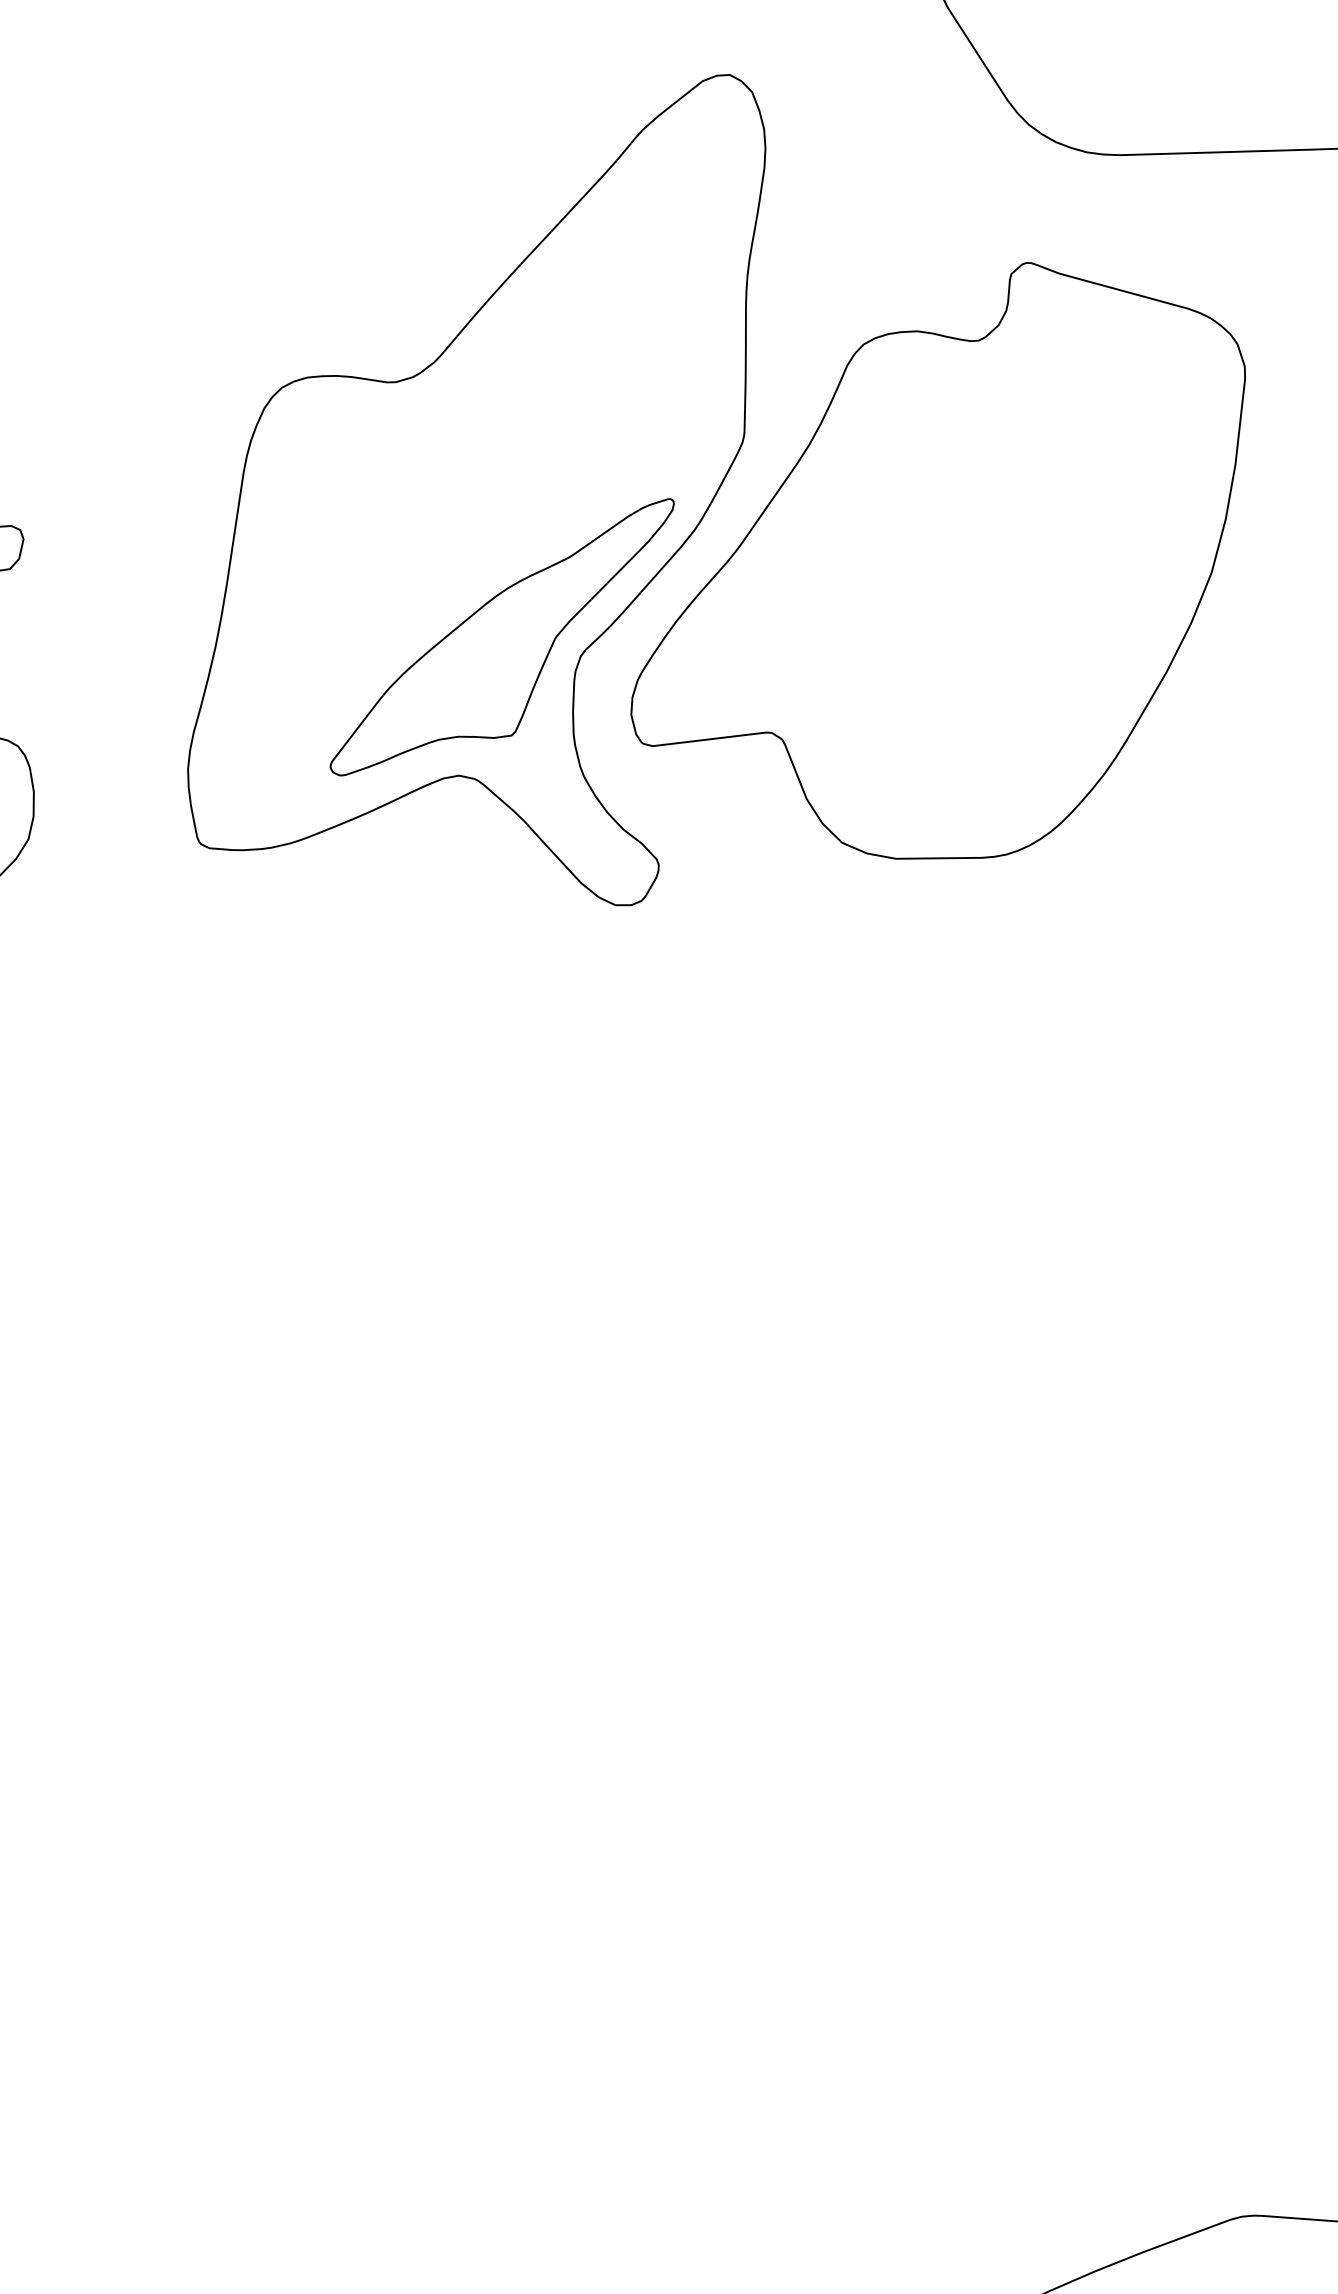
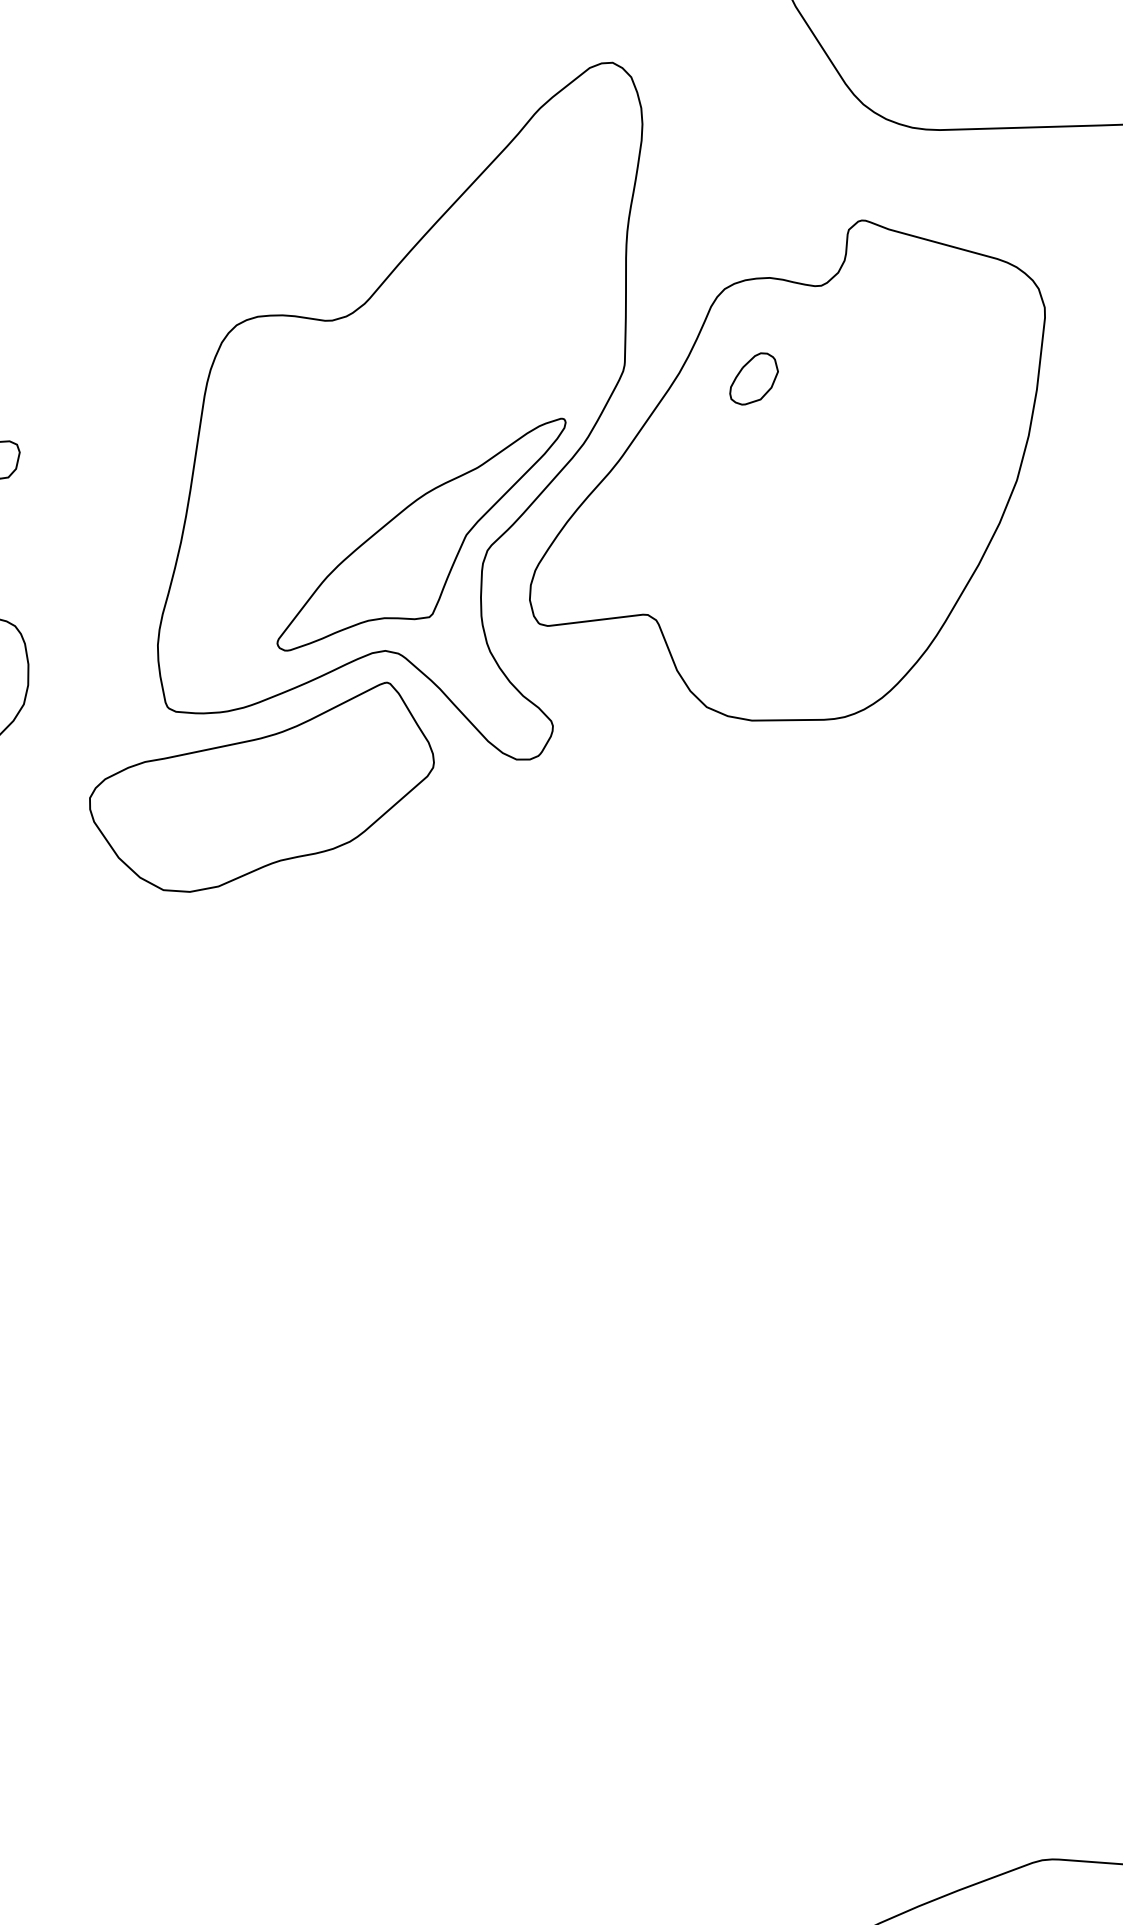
part: (897, 451) -> (753, 378), added
part: (311, 937) -> (261, 786), added

